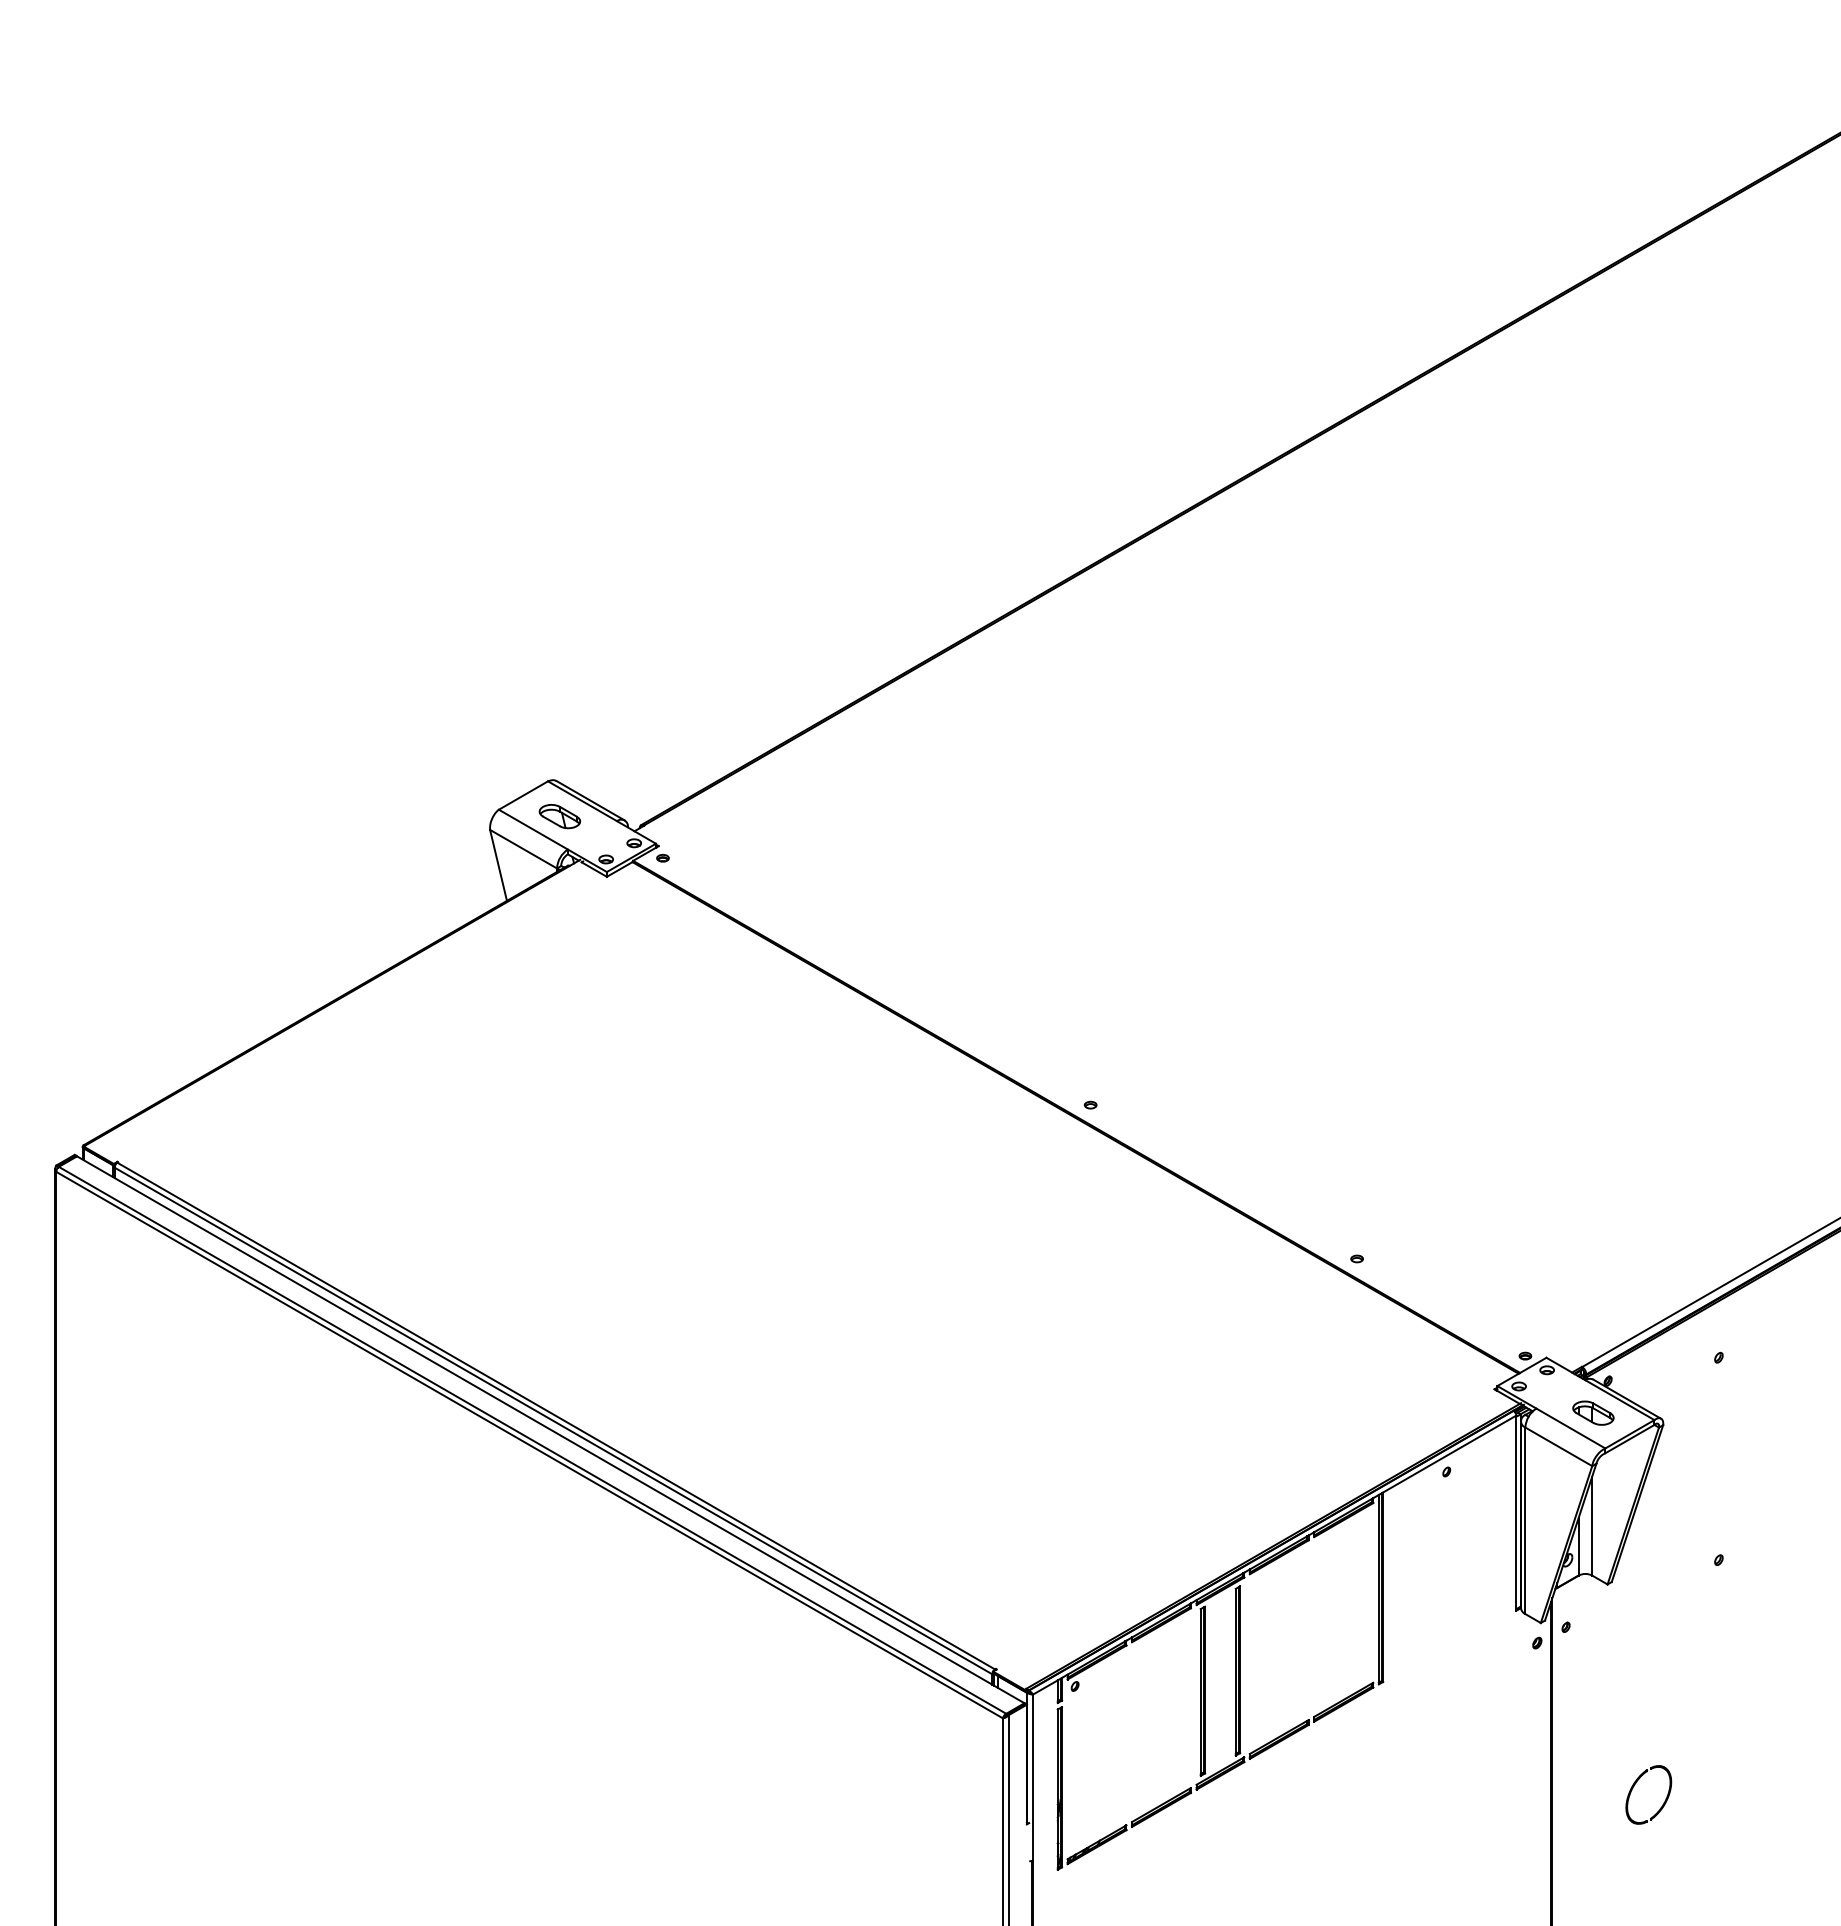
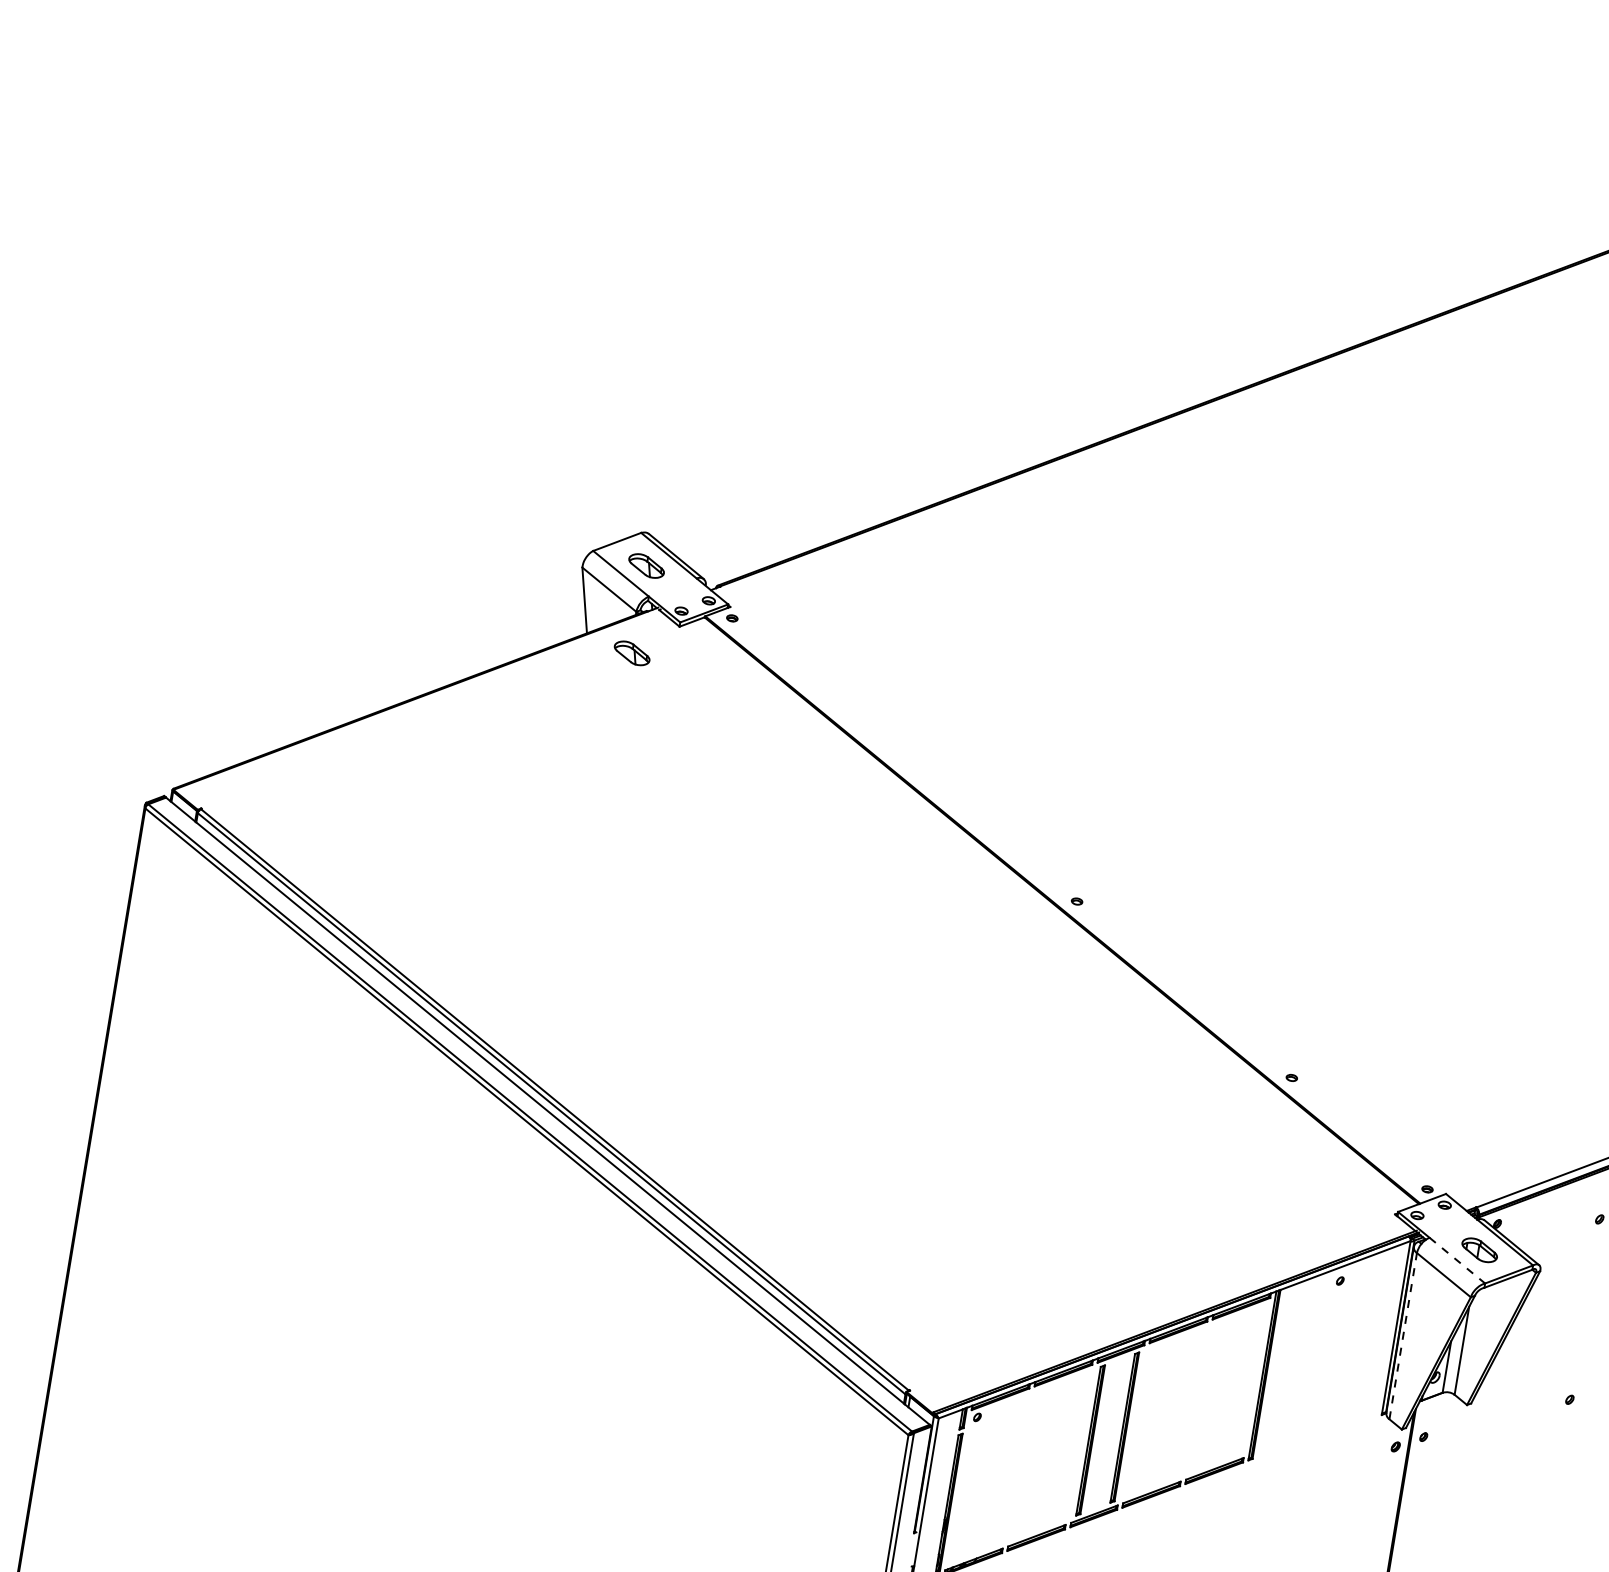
part: (559, 914) -> (631, 653), added
line: (1570, 1428) -> (1457, 1260), solid -> dashed
line: (1525, 1520) -> (1403, 1335), solid -> dashed

